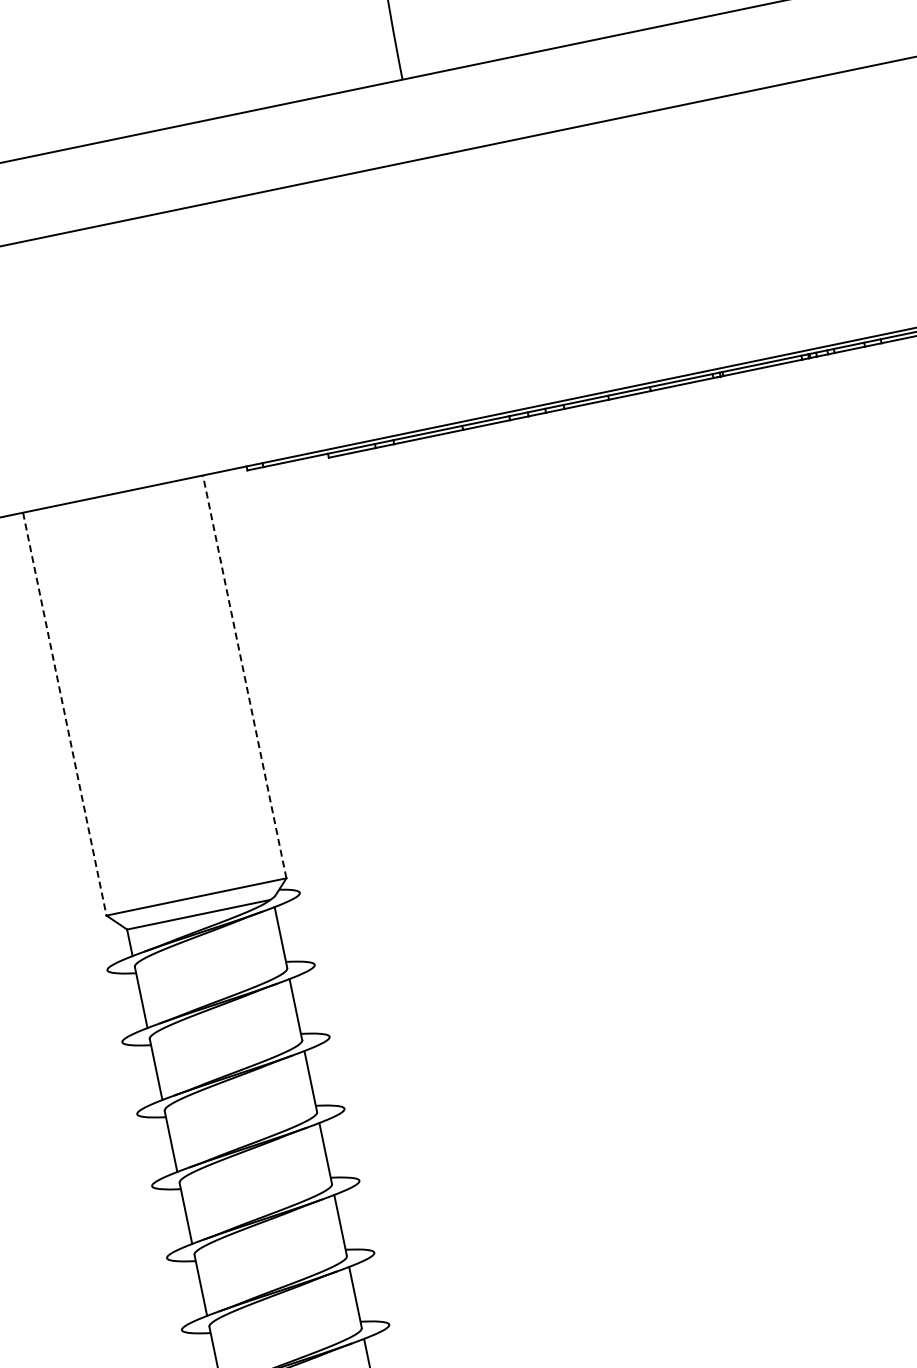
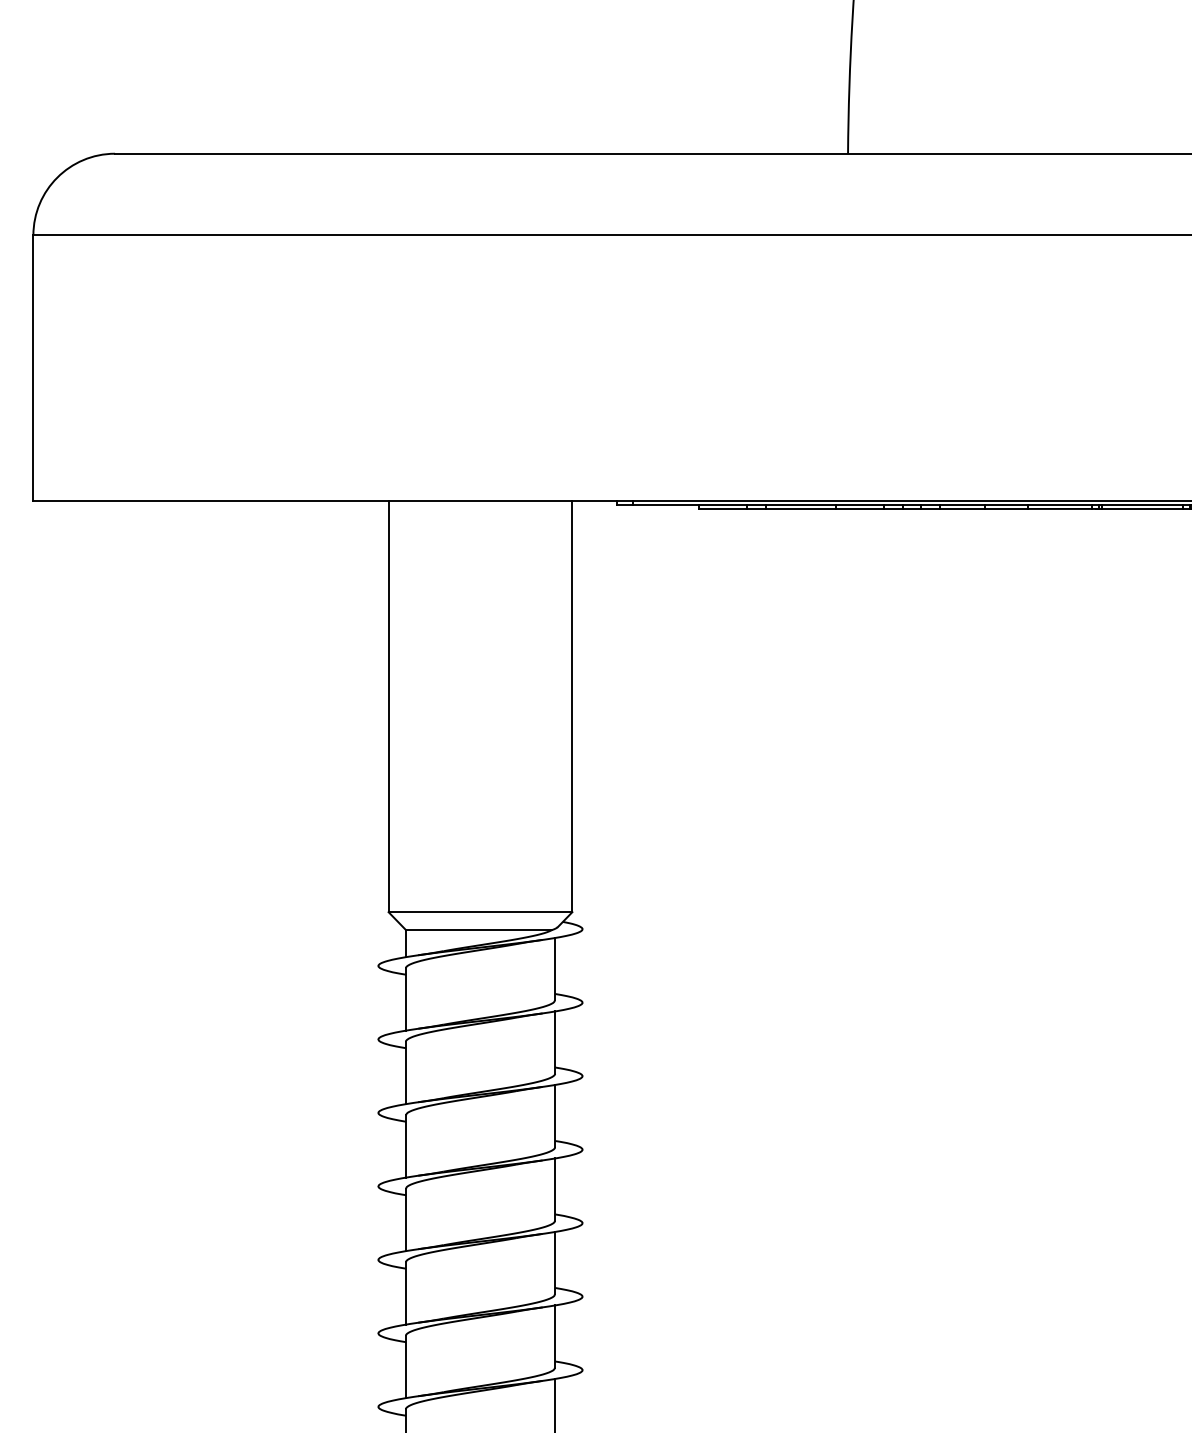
line: (244, 676) -> (572, 706), dashed -> solid
line: (64, 714) -> (388, 706), dashed -> solid

